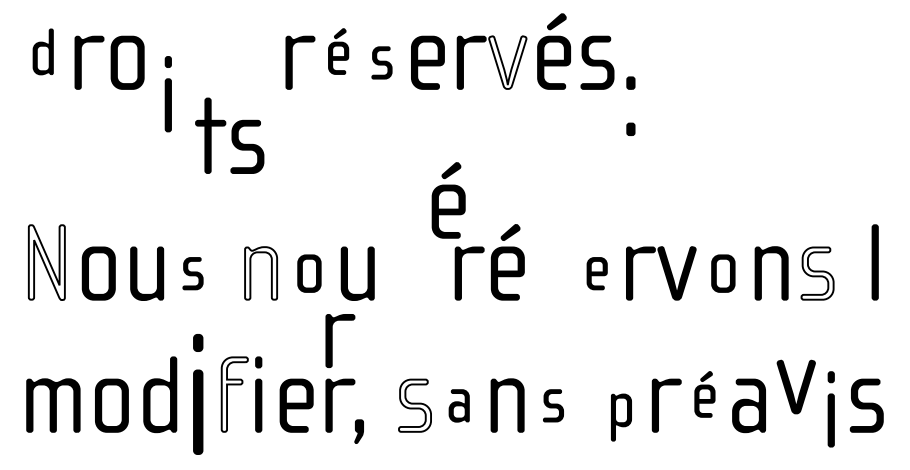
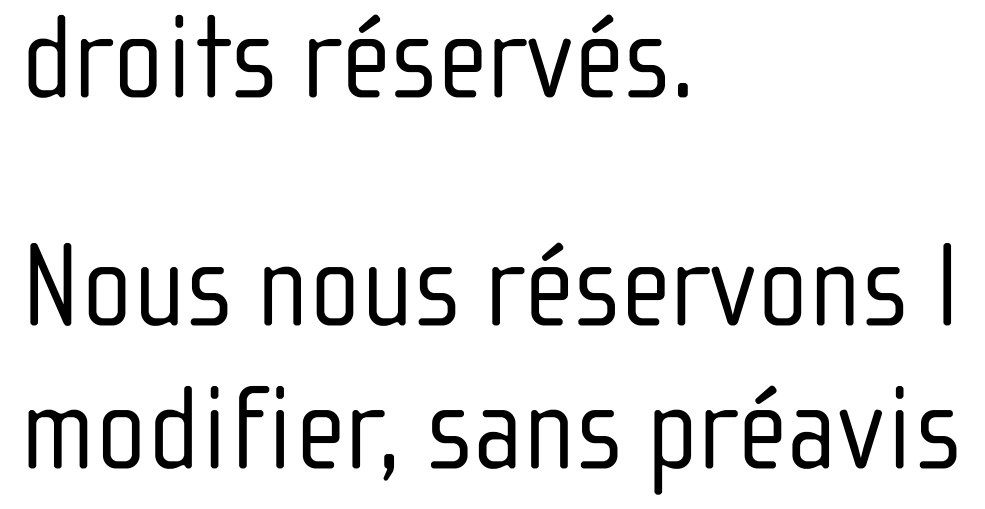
part: (338, 51) -> (366, 55), size x1.67
part: (42, 52) -> (46, 56), size x1.67
fill: (507, 62) -> (549, 67), added
part: (381, 63) -> (413, 68), size x1.67
part: (168, 94) -> (179, 56), moved
part: (630, 129) -> (682, 140), removed
part: (229, 136) -> (234, 56), moved
part: (448, 199) -> (485, 216), removed
fill: (46, 261) -> (50, 283), added
fill: (260, 272) -> (282, 295), added
part: (192, 273) -> (208, 296), size x1.67
part: (308, 273) -> (334, 296), size x1.43
part: (403, 273) -> (436, 296), added
part: (551, 273) -> (596, 296), added
part: (597, 273) -> (646, 296), size x1.67
part: (722, 273) -> (782, 296), size x1.43
fill: (817, 273) -> (884, 296), added
part: (332, 341) -> (359, 369), removed
part: (795, 386) -> (860, 438), moved
fill: (235, 393) -> (254, 426), added
part: (704, 393) -> (762, 426), size x1.67
part: (198, 394) -> (214, 427), size x0.62
fill: (414, 405) -> (448, 439), added
part: (458, 405) -> (496, 439), size x1.67
part: (552, 405) -> (598, 439), size x1.67
part: (831, 409) -> (899, 427), moved
part: (621, 417) -> (672, 451), size x1.67

